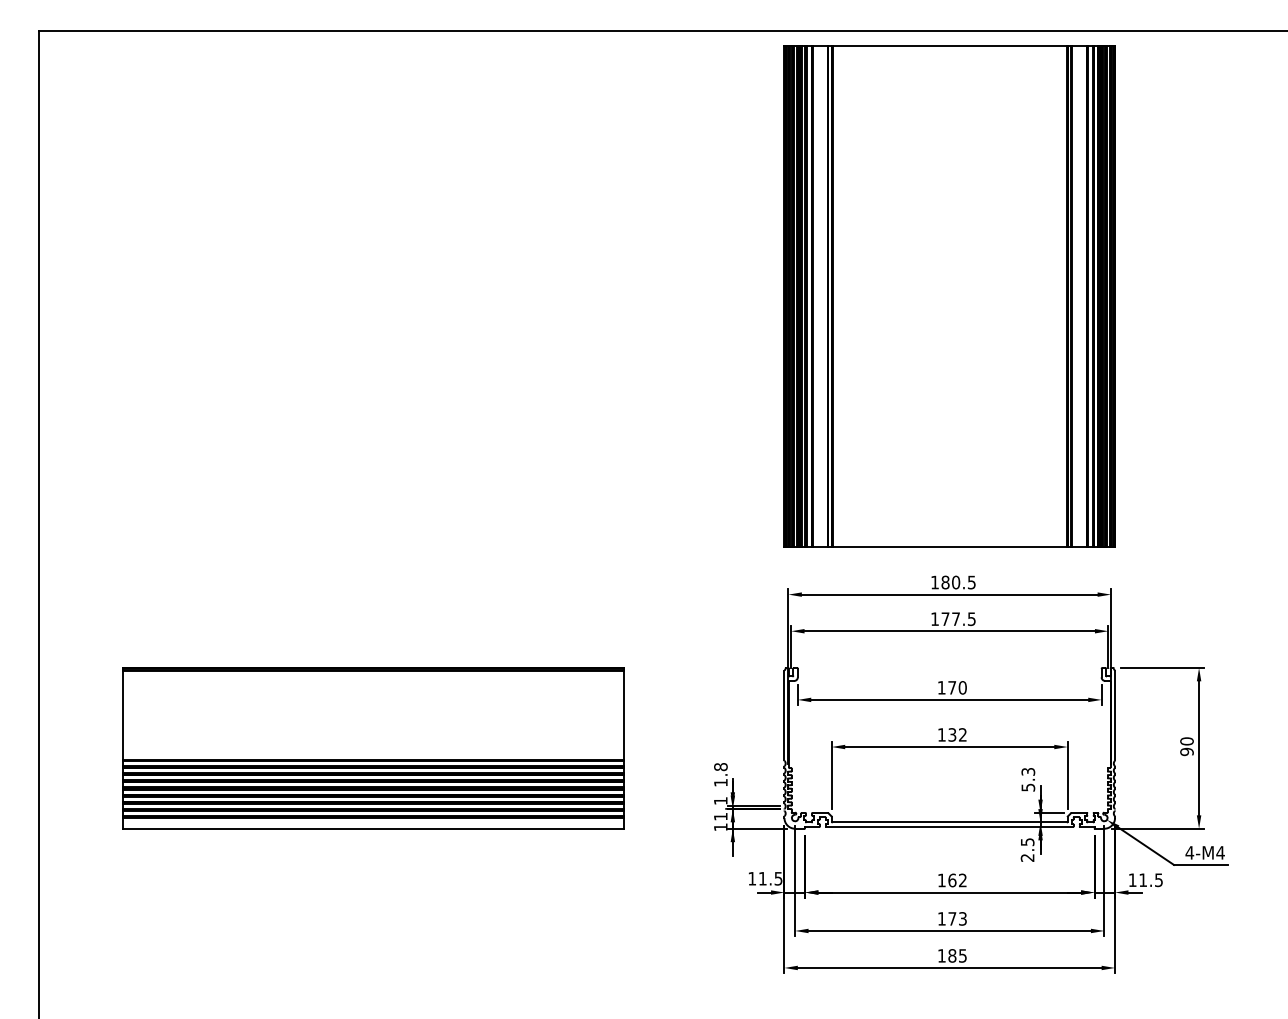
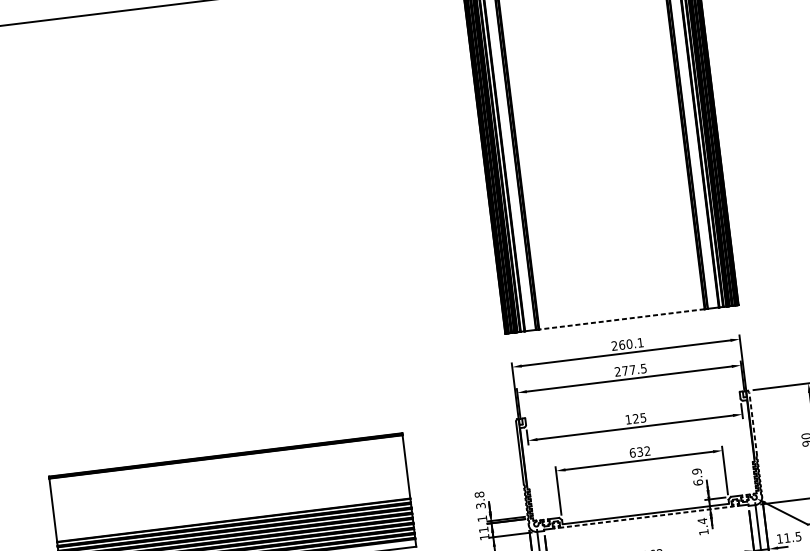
line: (949, 546) -> (621, 319), solid -> dashed
text: (953, 582) -> (627, 344), 180.5 -> 260.1
text: (934, 618) -> (617, 371), 177.5 -> 277.5
text: (957, 687) -> (639, 418), 170 -> 125
line: (1115, 715) -> (753, 424), solid -> dashed
text: (941, 734) -> (632, 452), 132 -> 632
text: (1028, 779) -> (697, 476), 5.3 -> 6.9
text: (720, 782) -> (480, 505), 1.8 -> 3.8
line: (950, 826) -> (646, 516), solid -> dashed
text: (1027, 849) -> (703, 526), 2.5 -> 1.4

